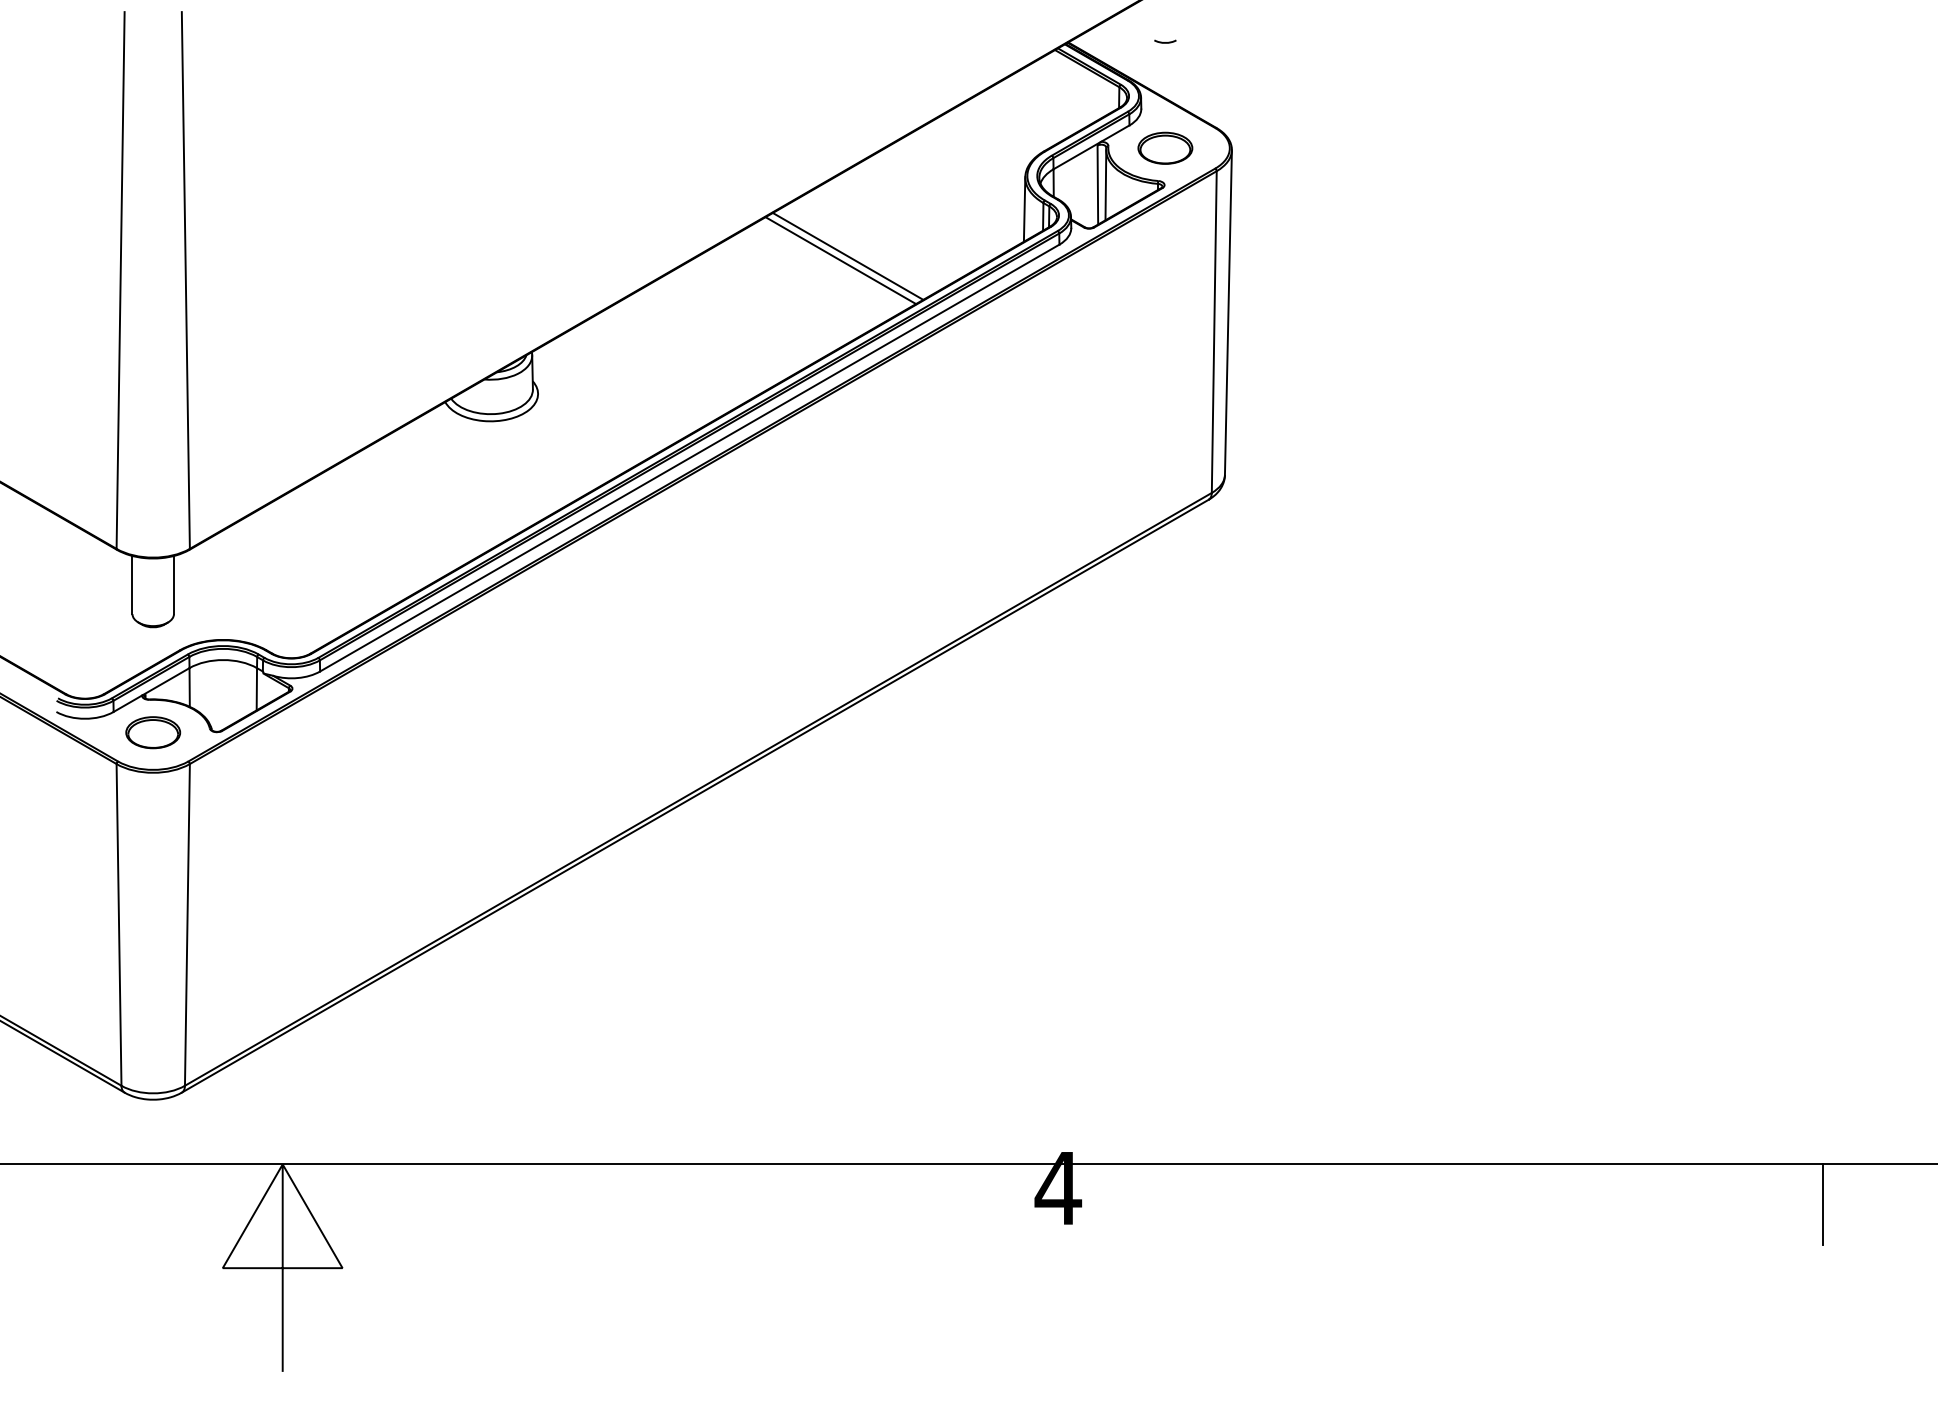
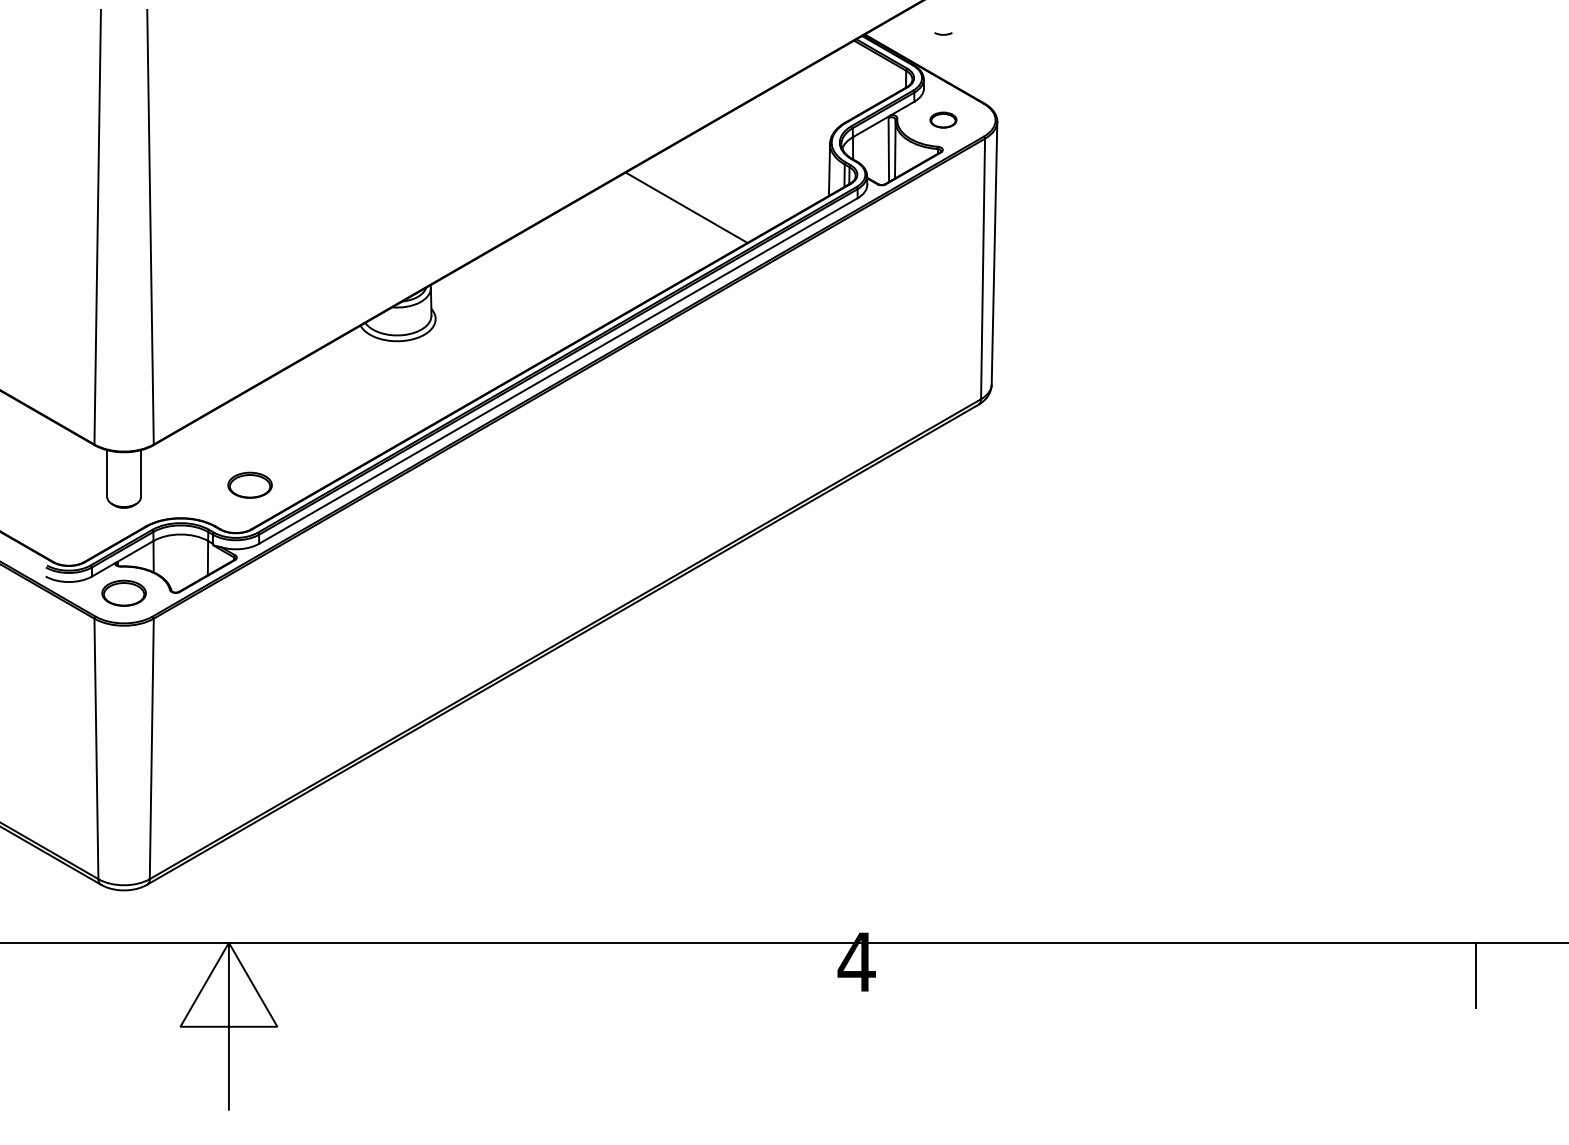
part: (1165, 147) -> (943, 119), size x0.6
line: (840, 261) -> (680, 211), removed
part: (308, 598) -> (249, 484), added

